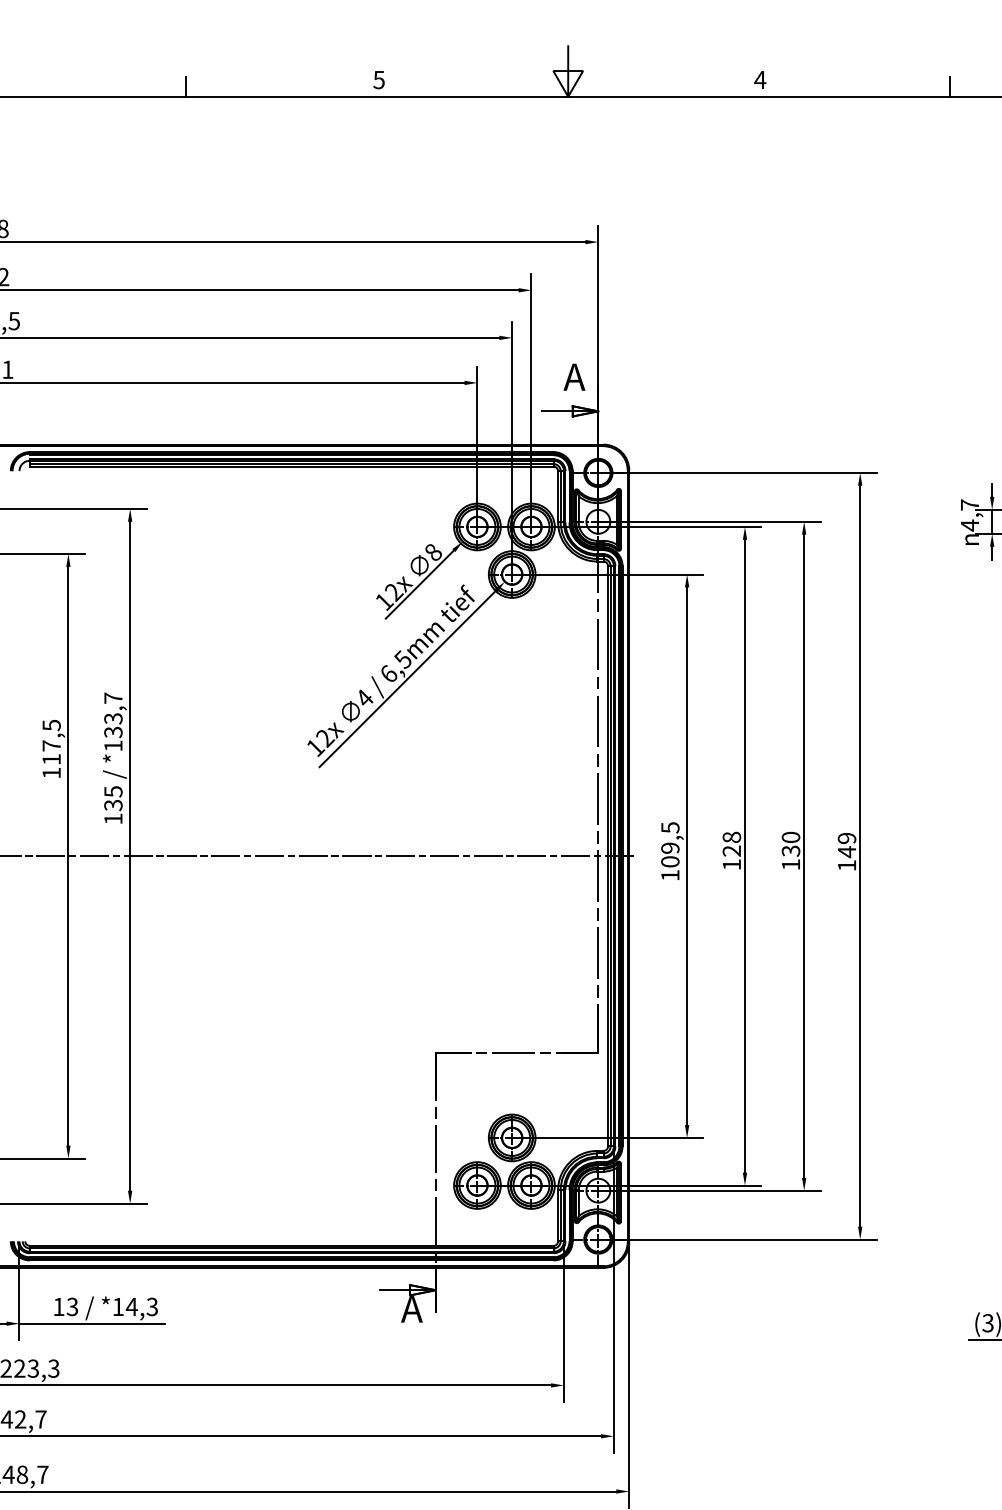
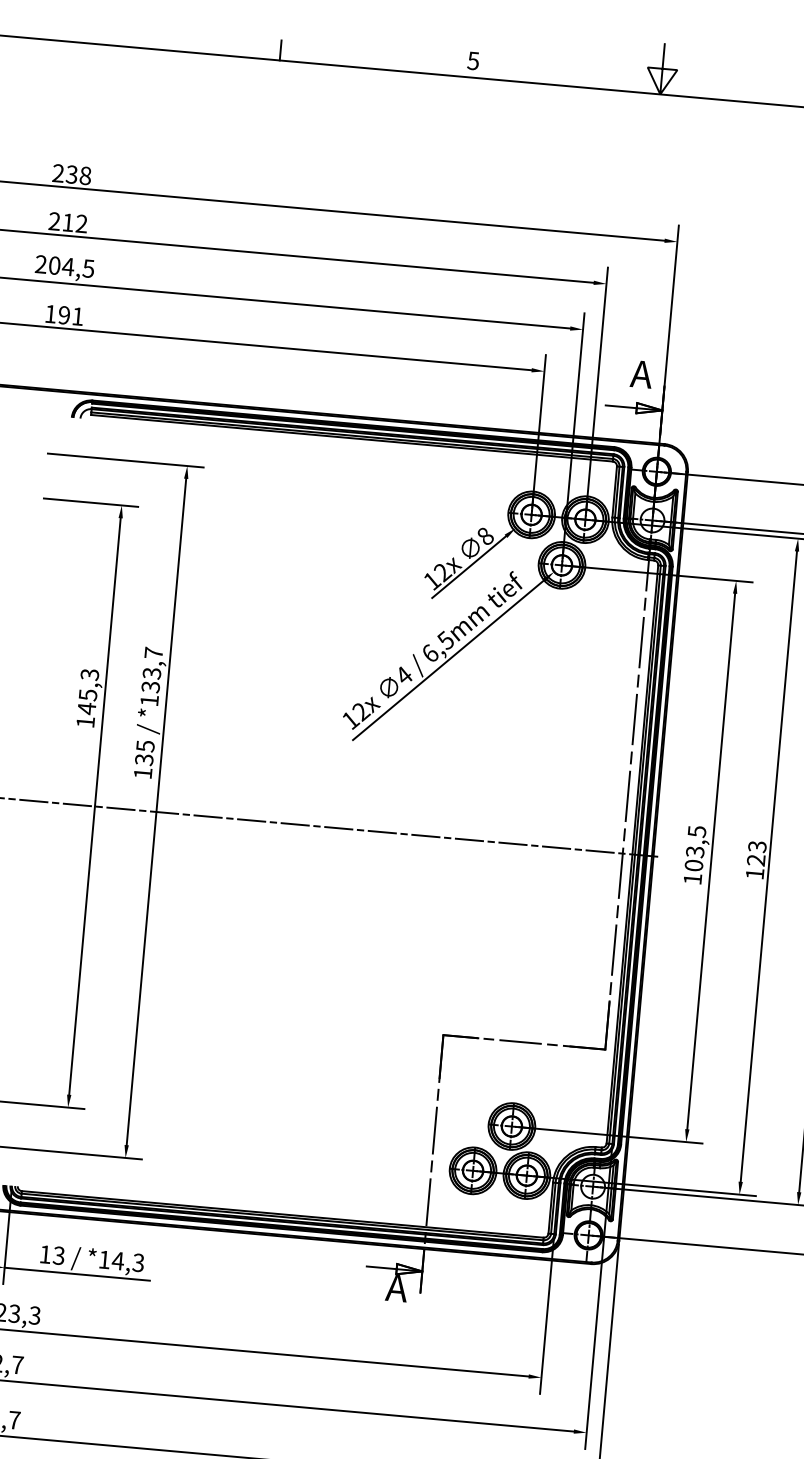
text: (51, 742) -> (88, 691), 117,5 -> 145,3
text: (731, 837) -> (757, 846), 128 -> 123
text: (670, 848) -> (695, 852), 109,5 -> 103,5

